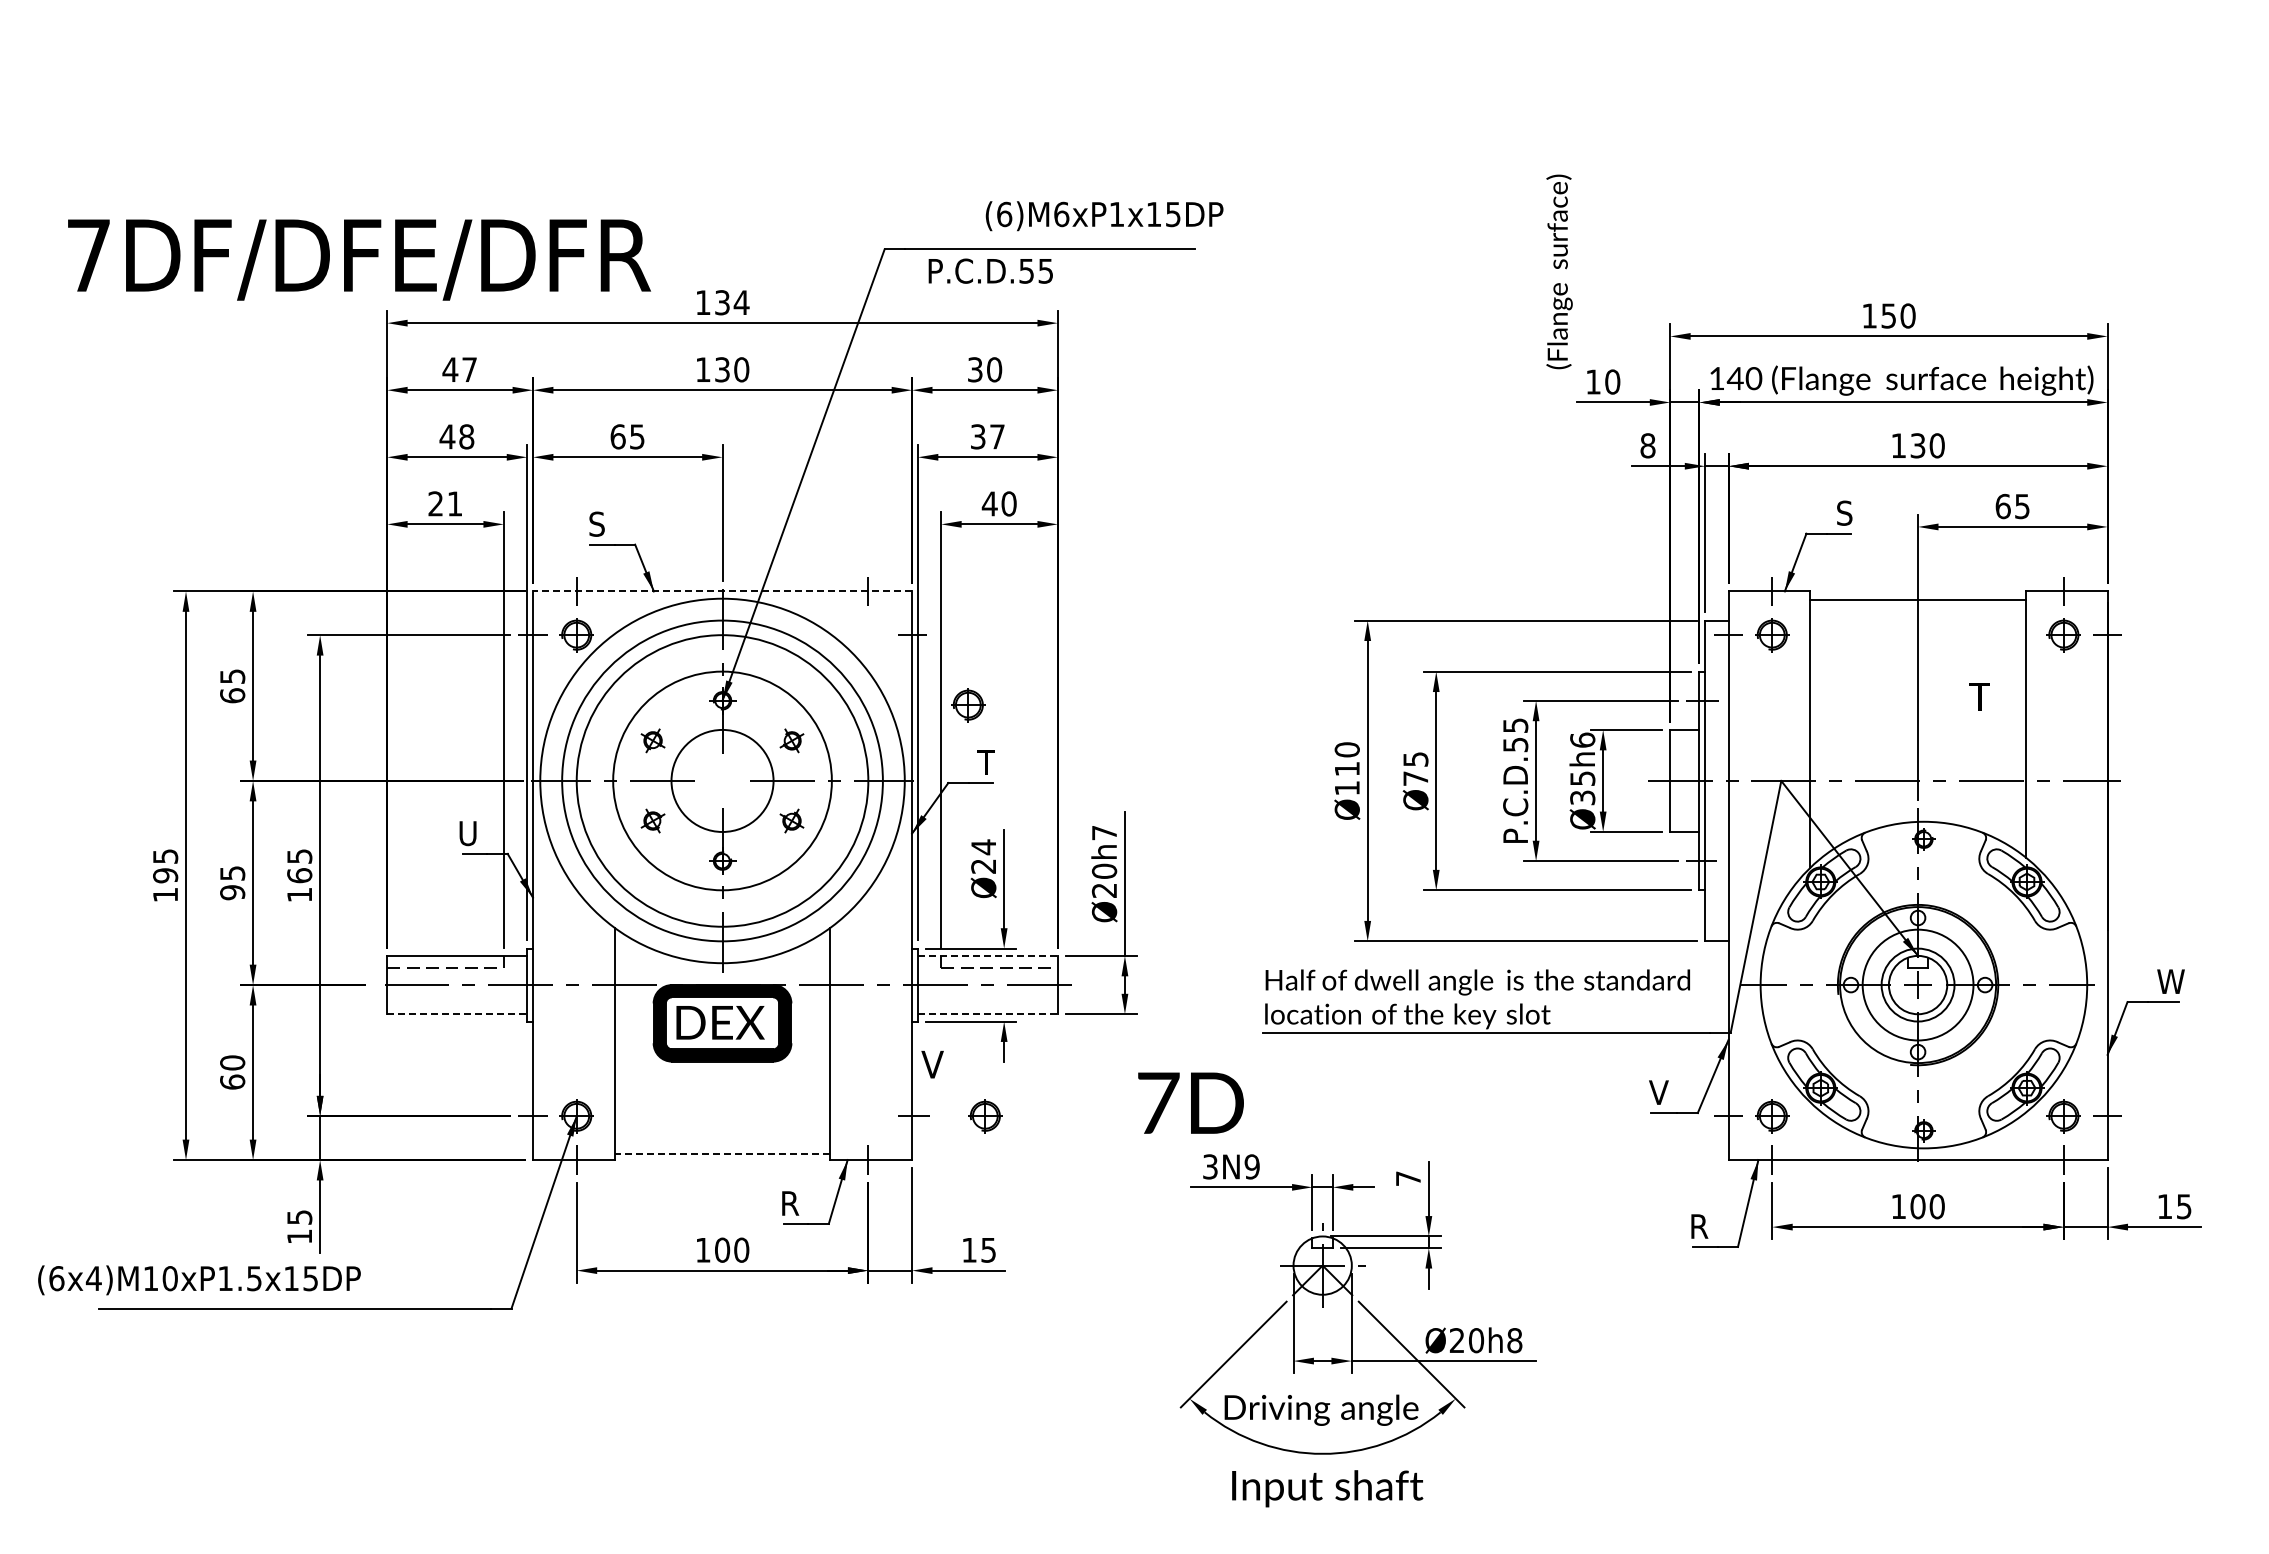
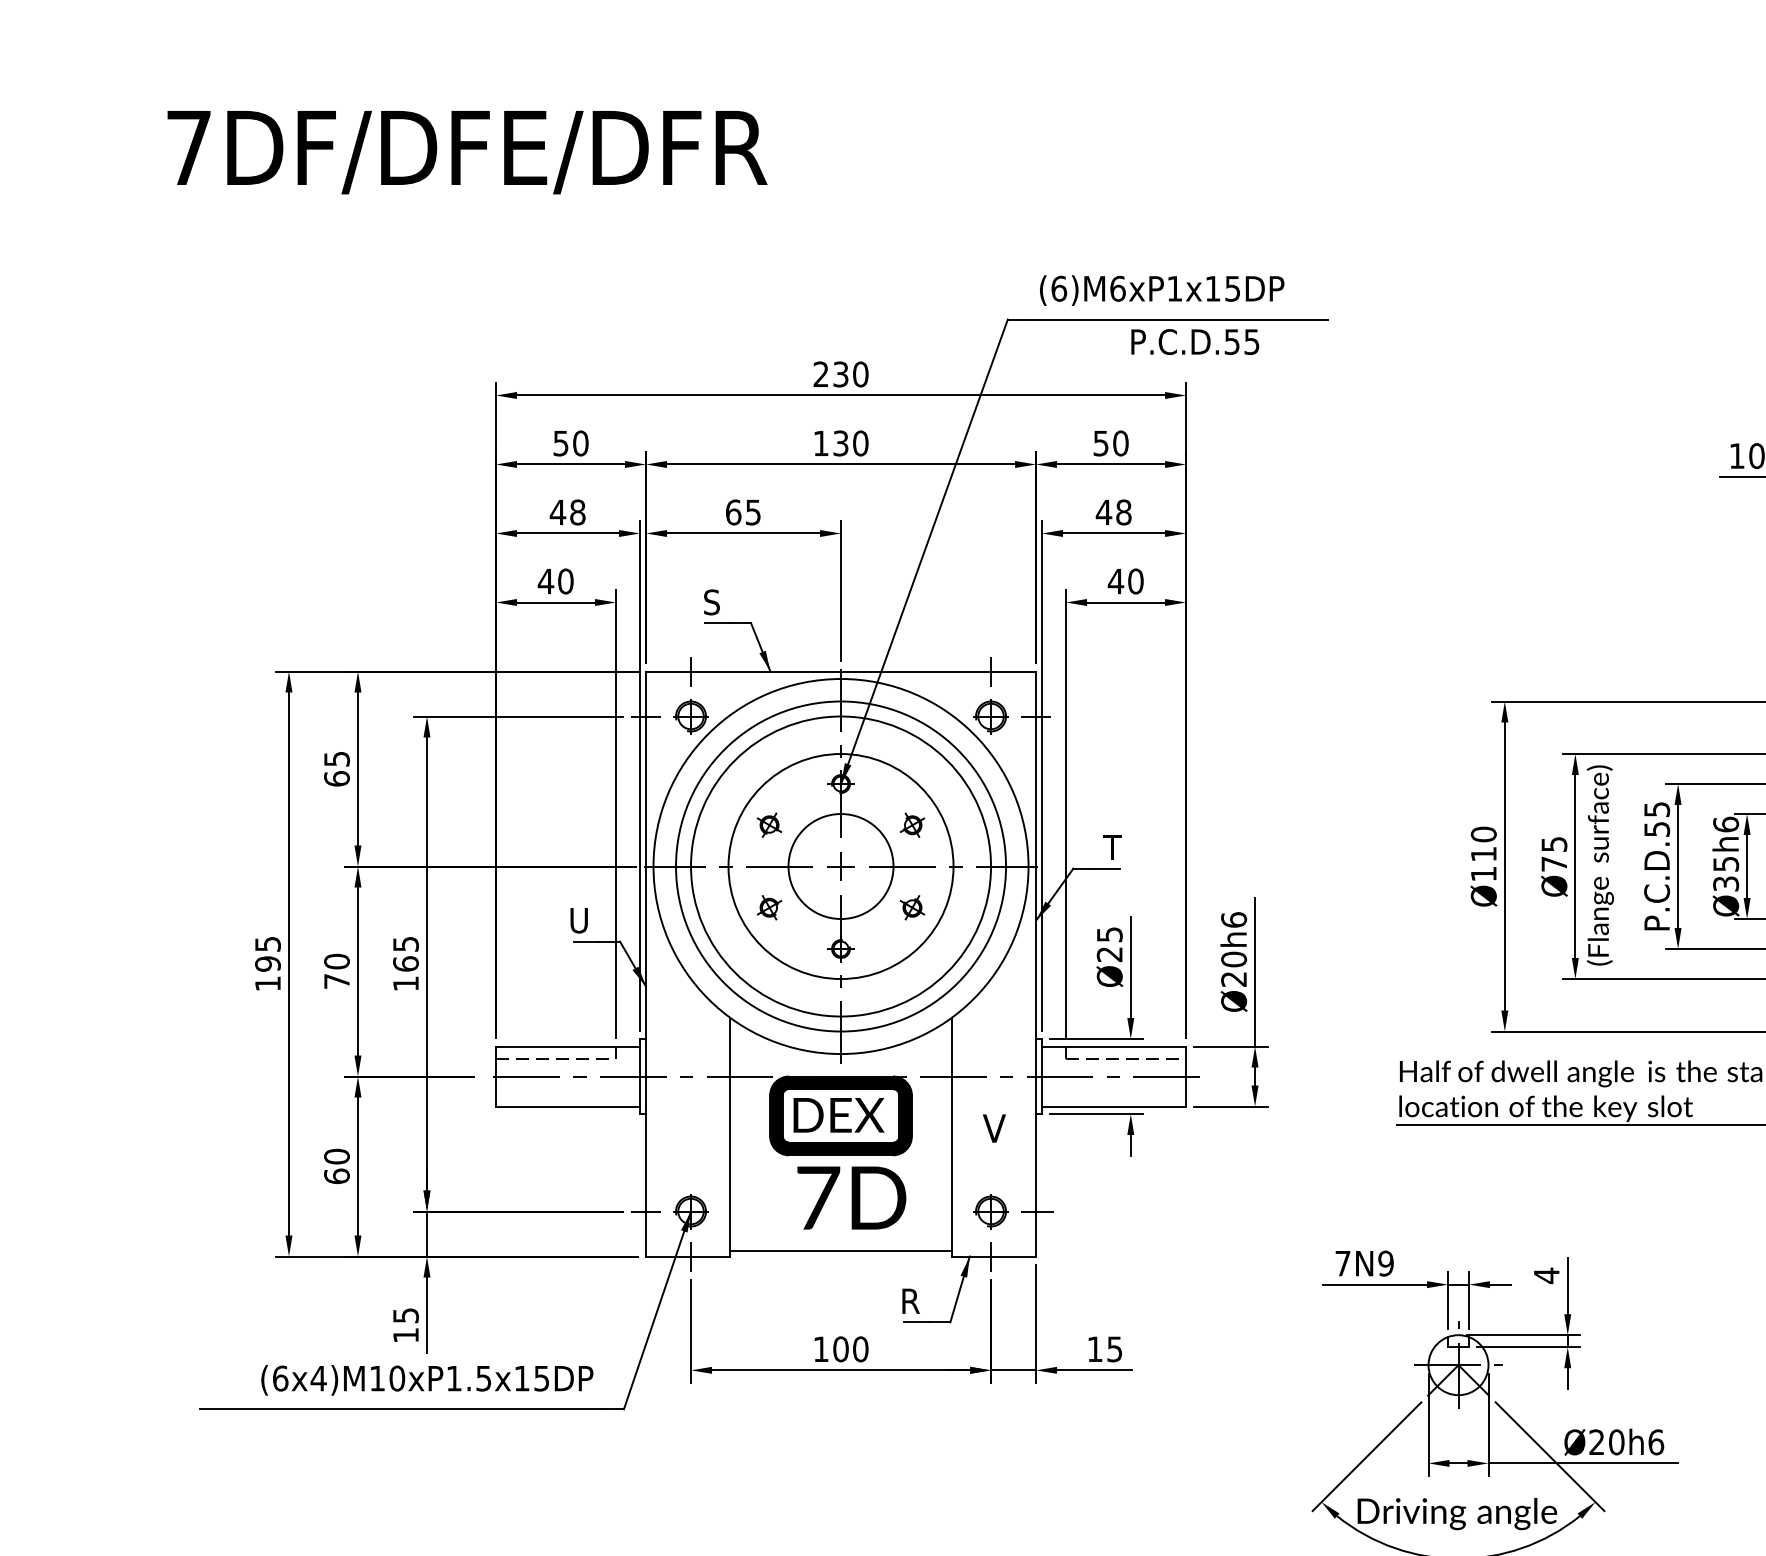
text: (1104, 216) -> (1162, 290), moved
text: (359, 259) -> (467, 151), moved
text: (990, 270) -> (1194, 341), moved
text: (1559, 271) -> (1600, 865), moved
text: (722, 302) -> (840, 374), 134 -> 230
text: (459, 369) -> (570, 443), 47 -> 50
text: (975, 369) -> (1101, 443), 30 -> 50
text: (987, 436) -> (1113, 512), 37 -> 48
text: (444, 503) -> (554, 581), 21 -> 40
line: (722, 591) -> (840, 671), dashed -> solid
part: (968, 705) -> (991, 716), moved
part: (722, 780) -> (840, 866), added
text: (1104, 832) -> (1234, 919), Ø20h7 -> Ø20h6
text: (983, 847) -> (1109, 934), Ø24 -> Ø25
text: (232, 882) -> (336, 970), 95 -> 70
line: (987, 955) -> (1113, 1046), dashed -> solid
line: (457, 1014) -> (568, 1106), dashed -> solid
line: (987, 1014) -> (1113, 1106), dashed -> solid
text: (932, 1064) -> (994, 1128), moved
text: (1190, 1102) -> (851, 1197), moved
part: (985, 1116) -> (991, 1211), moved
line: (722, 1154) -> (840, 1250), dashed -> solid
text: (1210, 1166) -> (1343, 1263), 3N9 -> 7N9
text: (1408, 1178) -> (1546, 1275), 7 -> 4
text: (199, 1280) -> (427, 1380), moved
text: (1514, 1340) -> (1655, 1442), Ø20h8 -> Ø20h6

